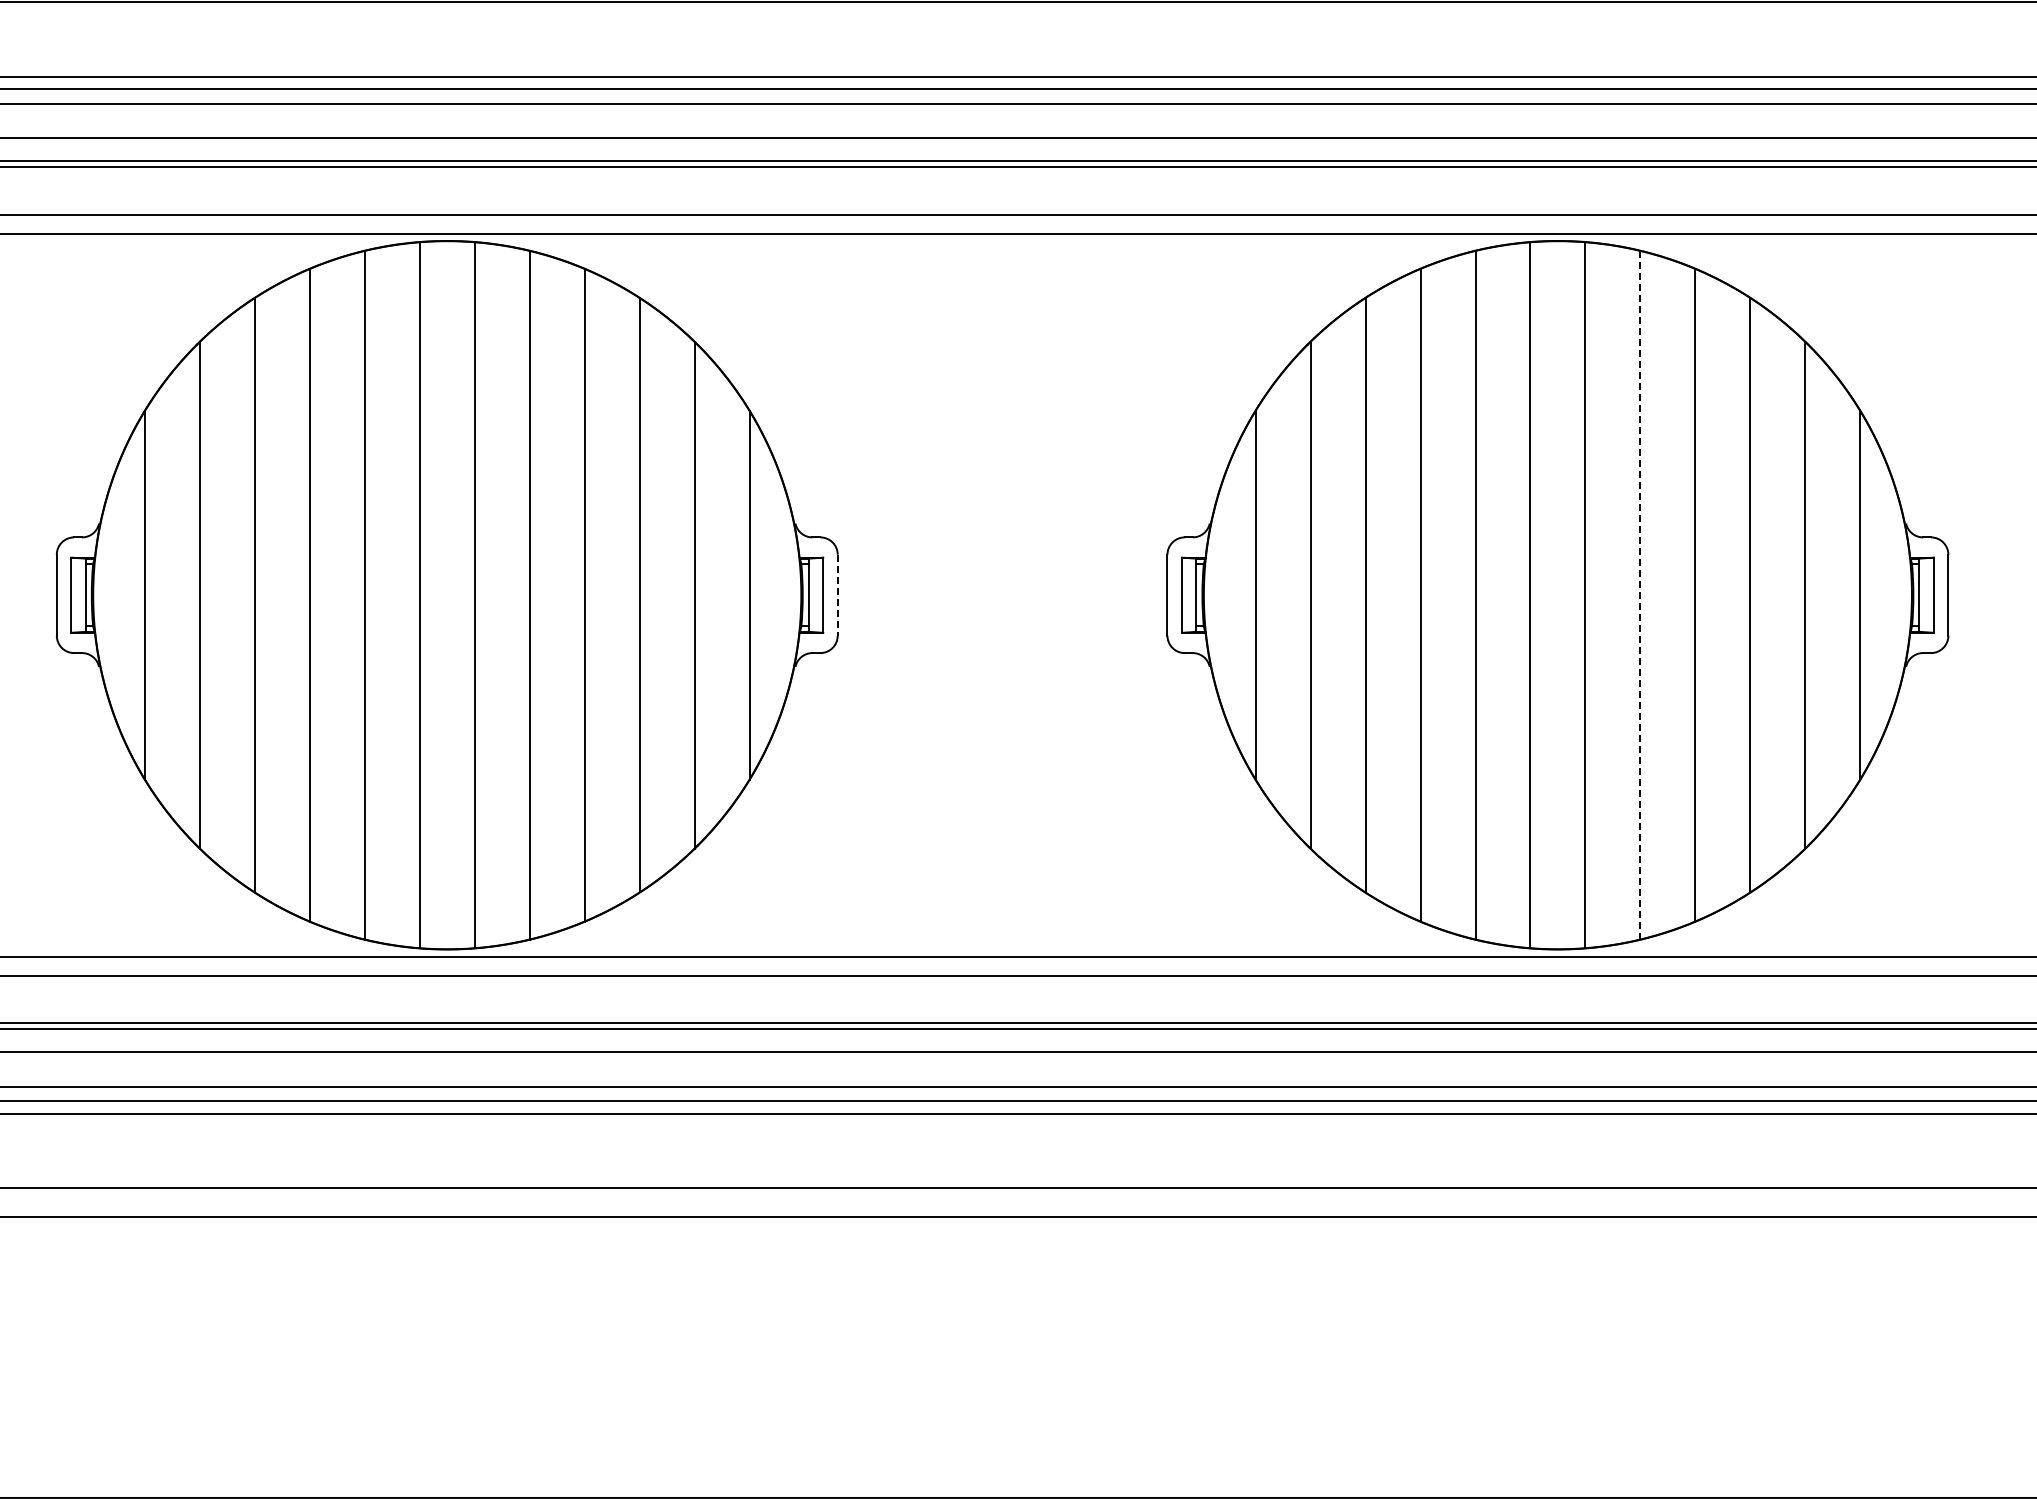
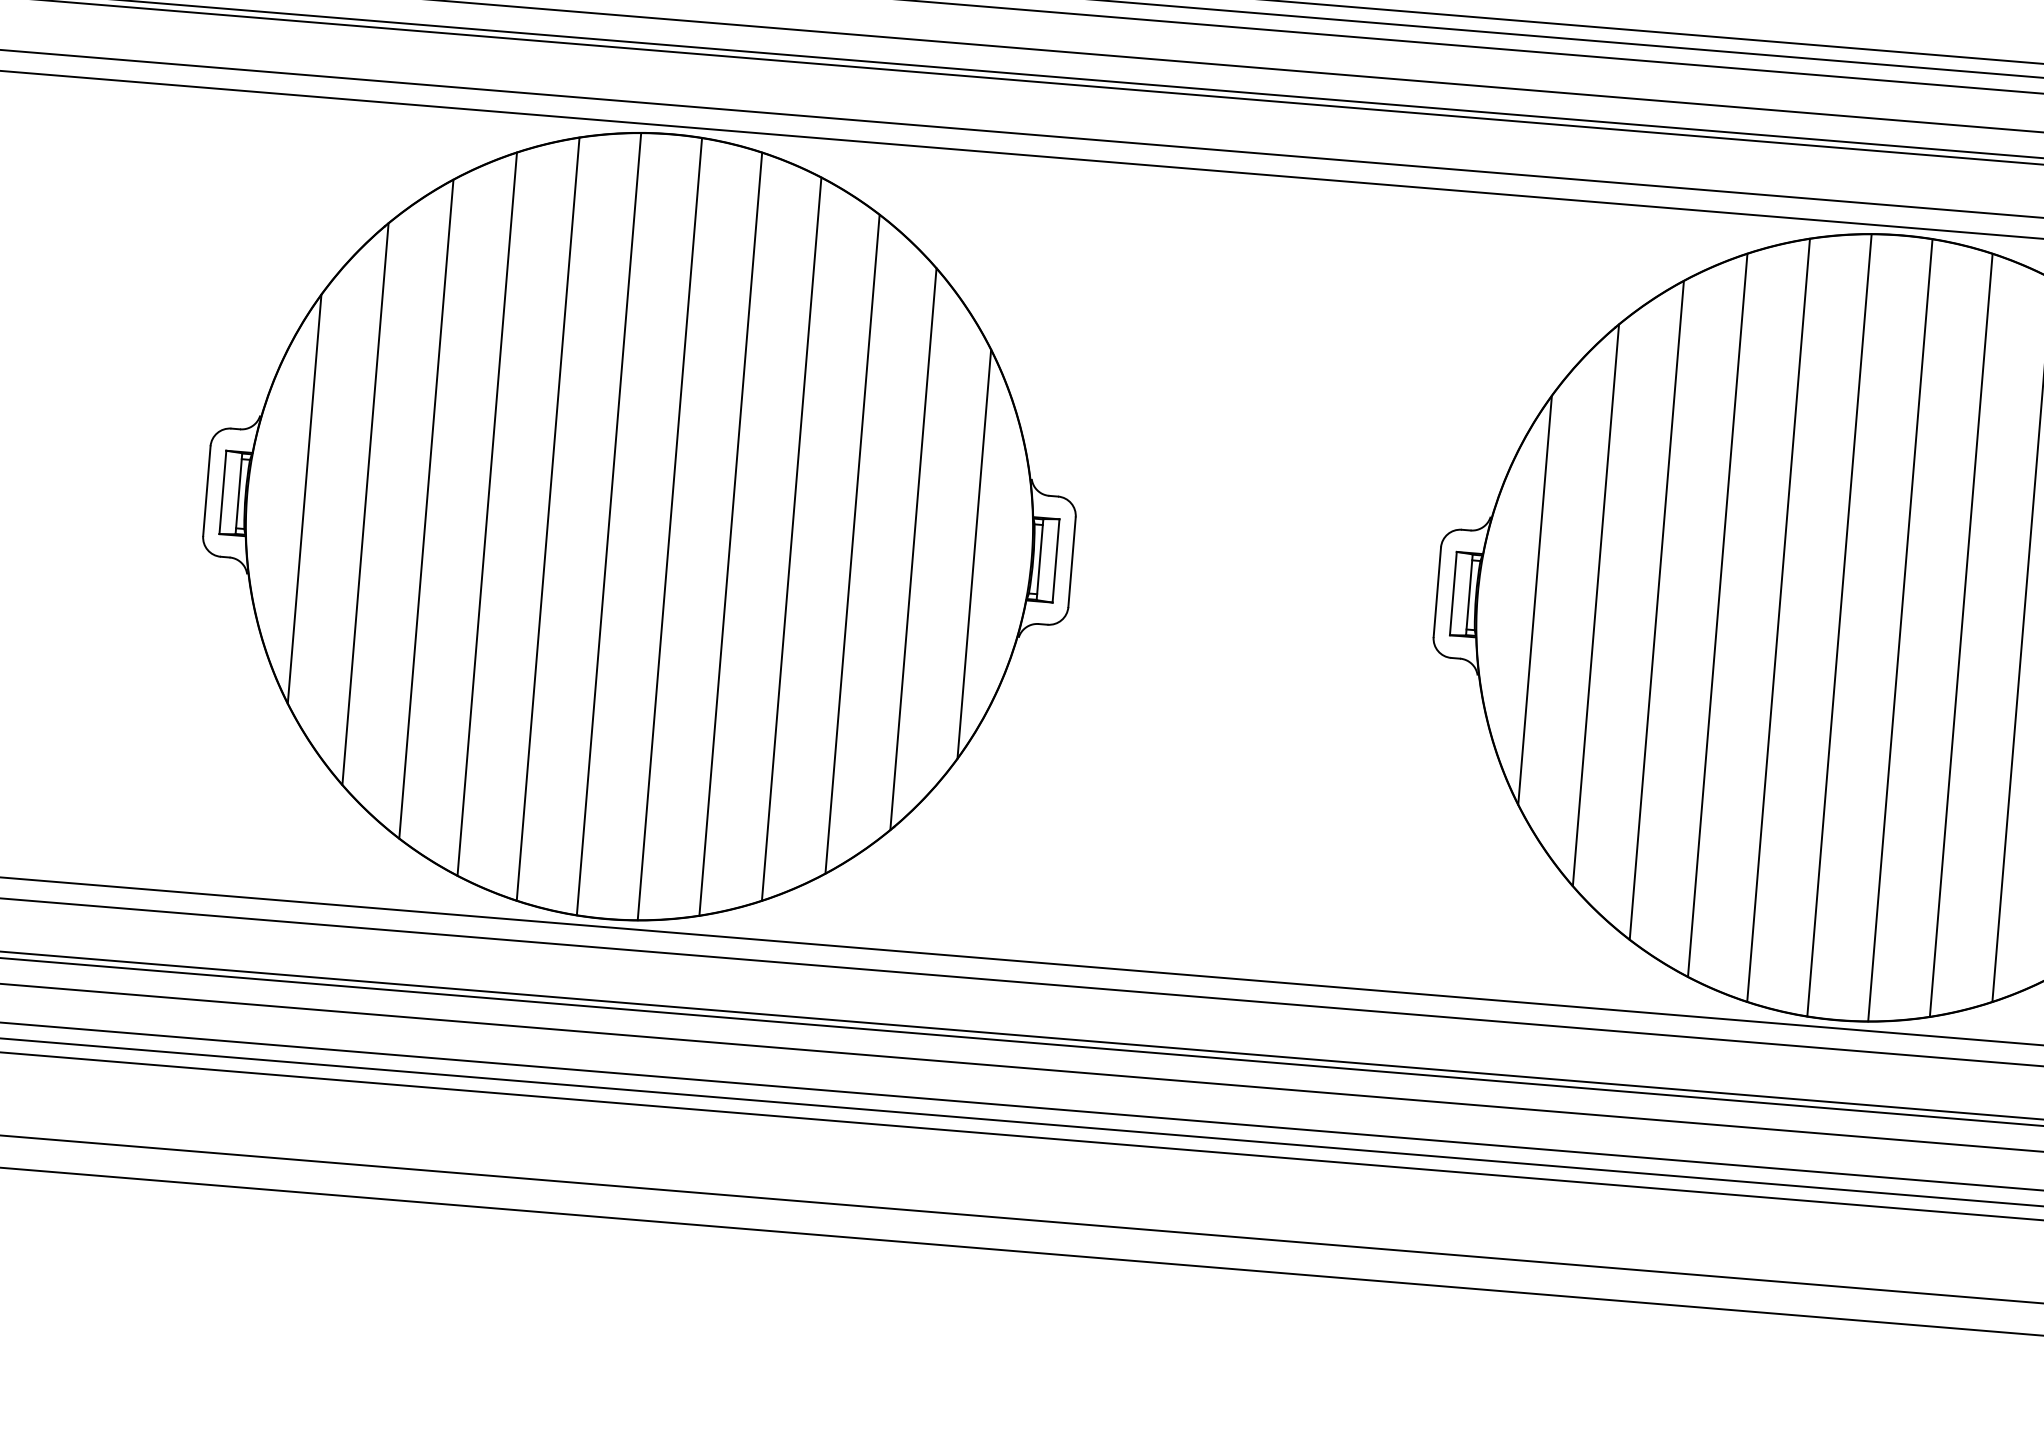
line: (837, 595) -> (1071, 562), dashed -> solid
line: (1640, 595) -> (1961, 635), dashed -> solid

